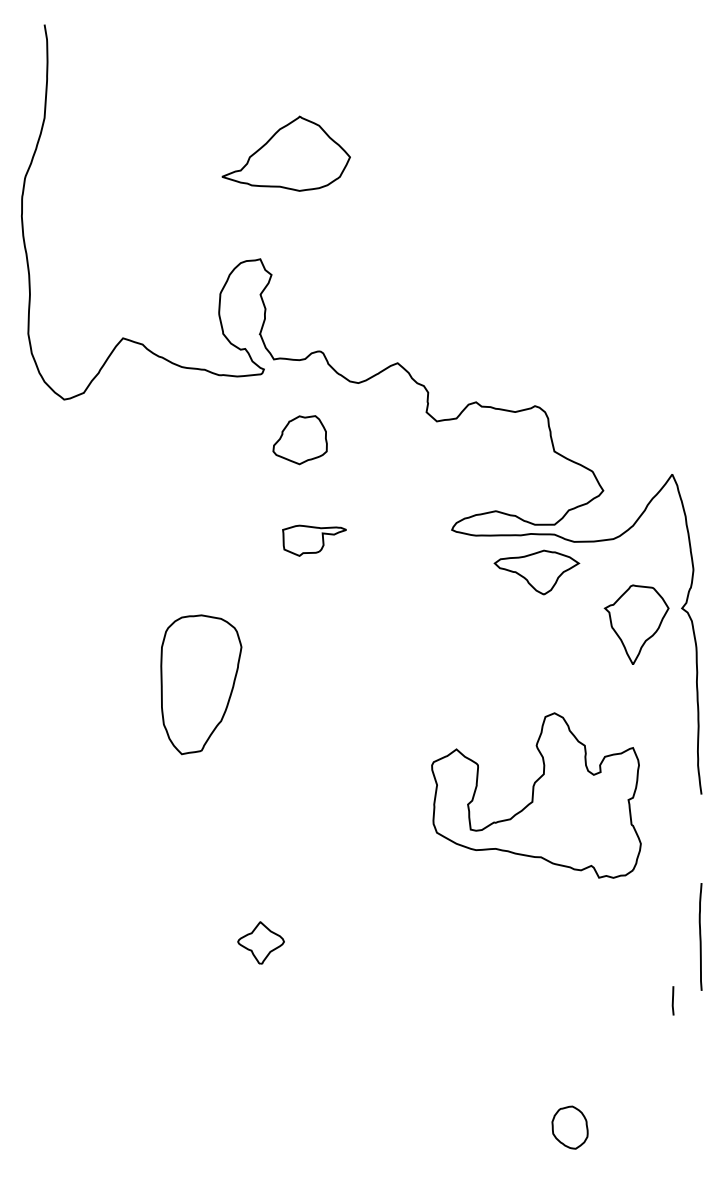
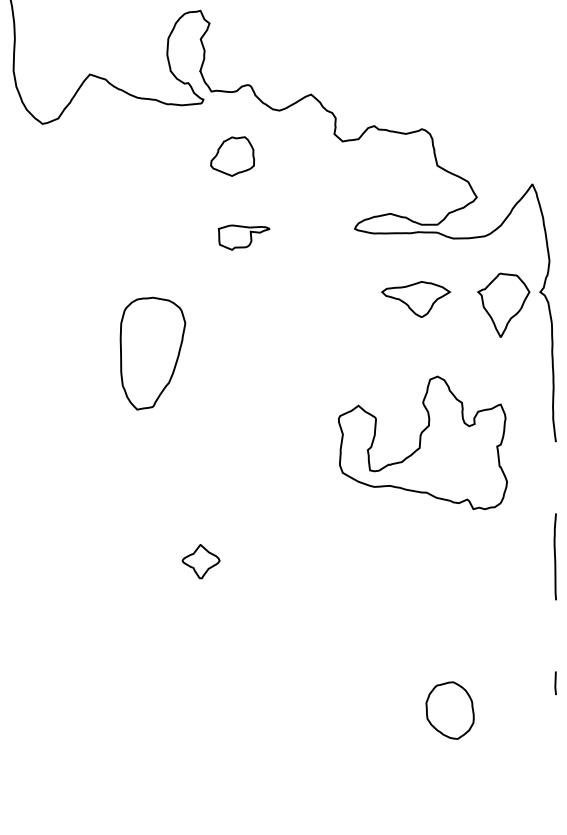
part: (536, 572) -> (415, 299), moved
line: (672, 1000) -> (555, 682), moved
part: (569, 1127) -> (449, 710), size x1.67

